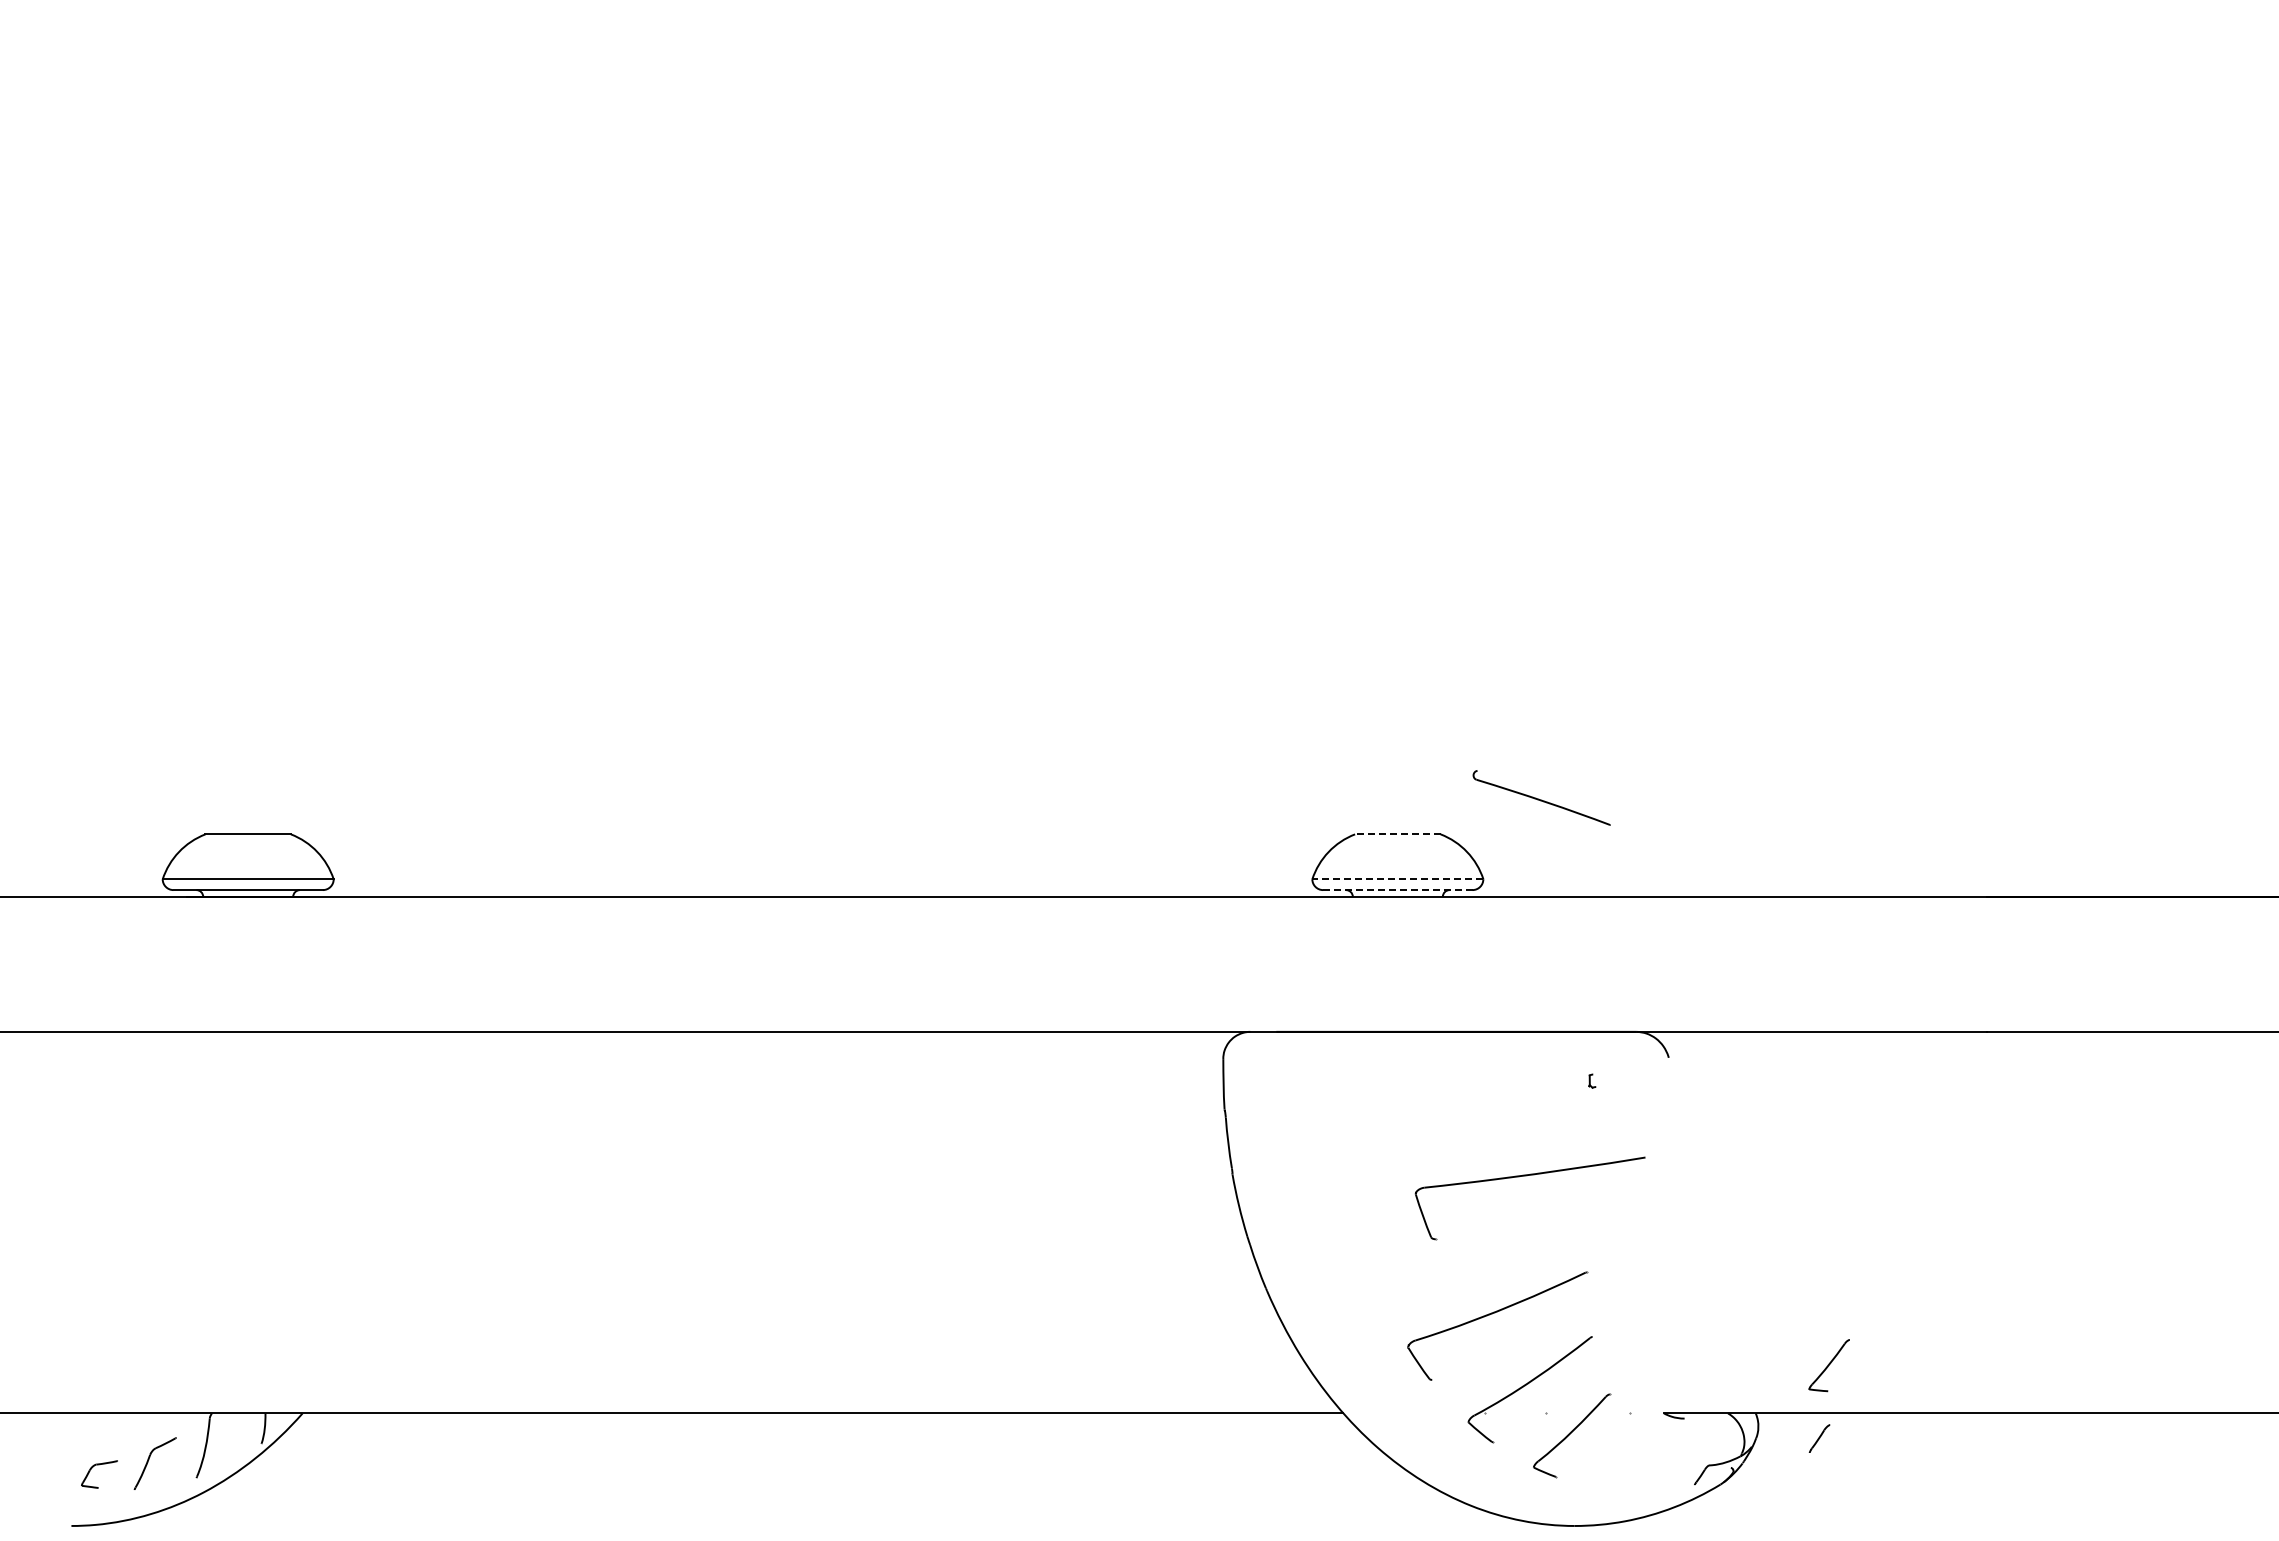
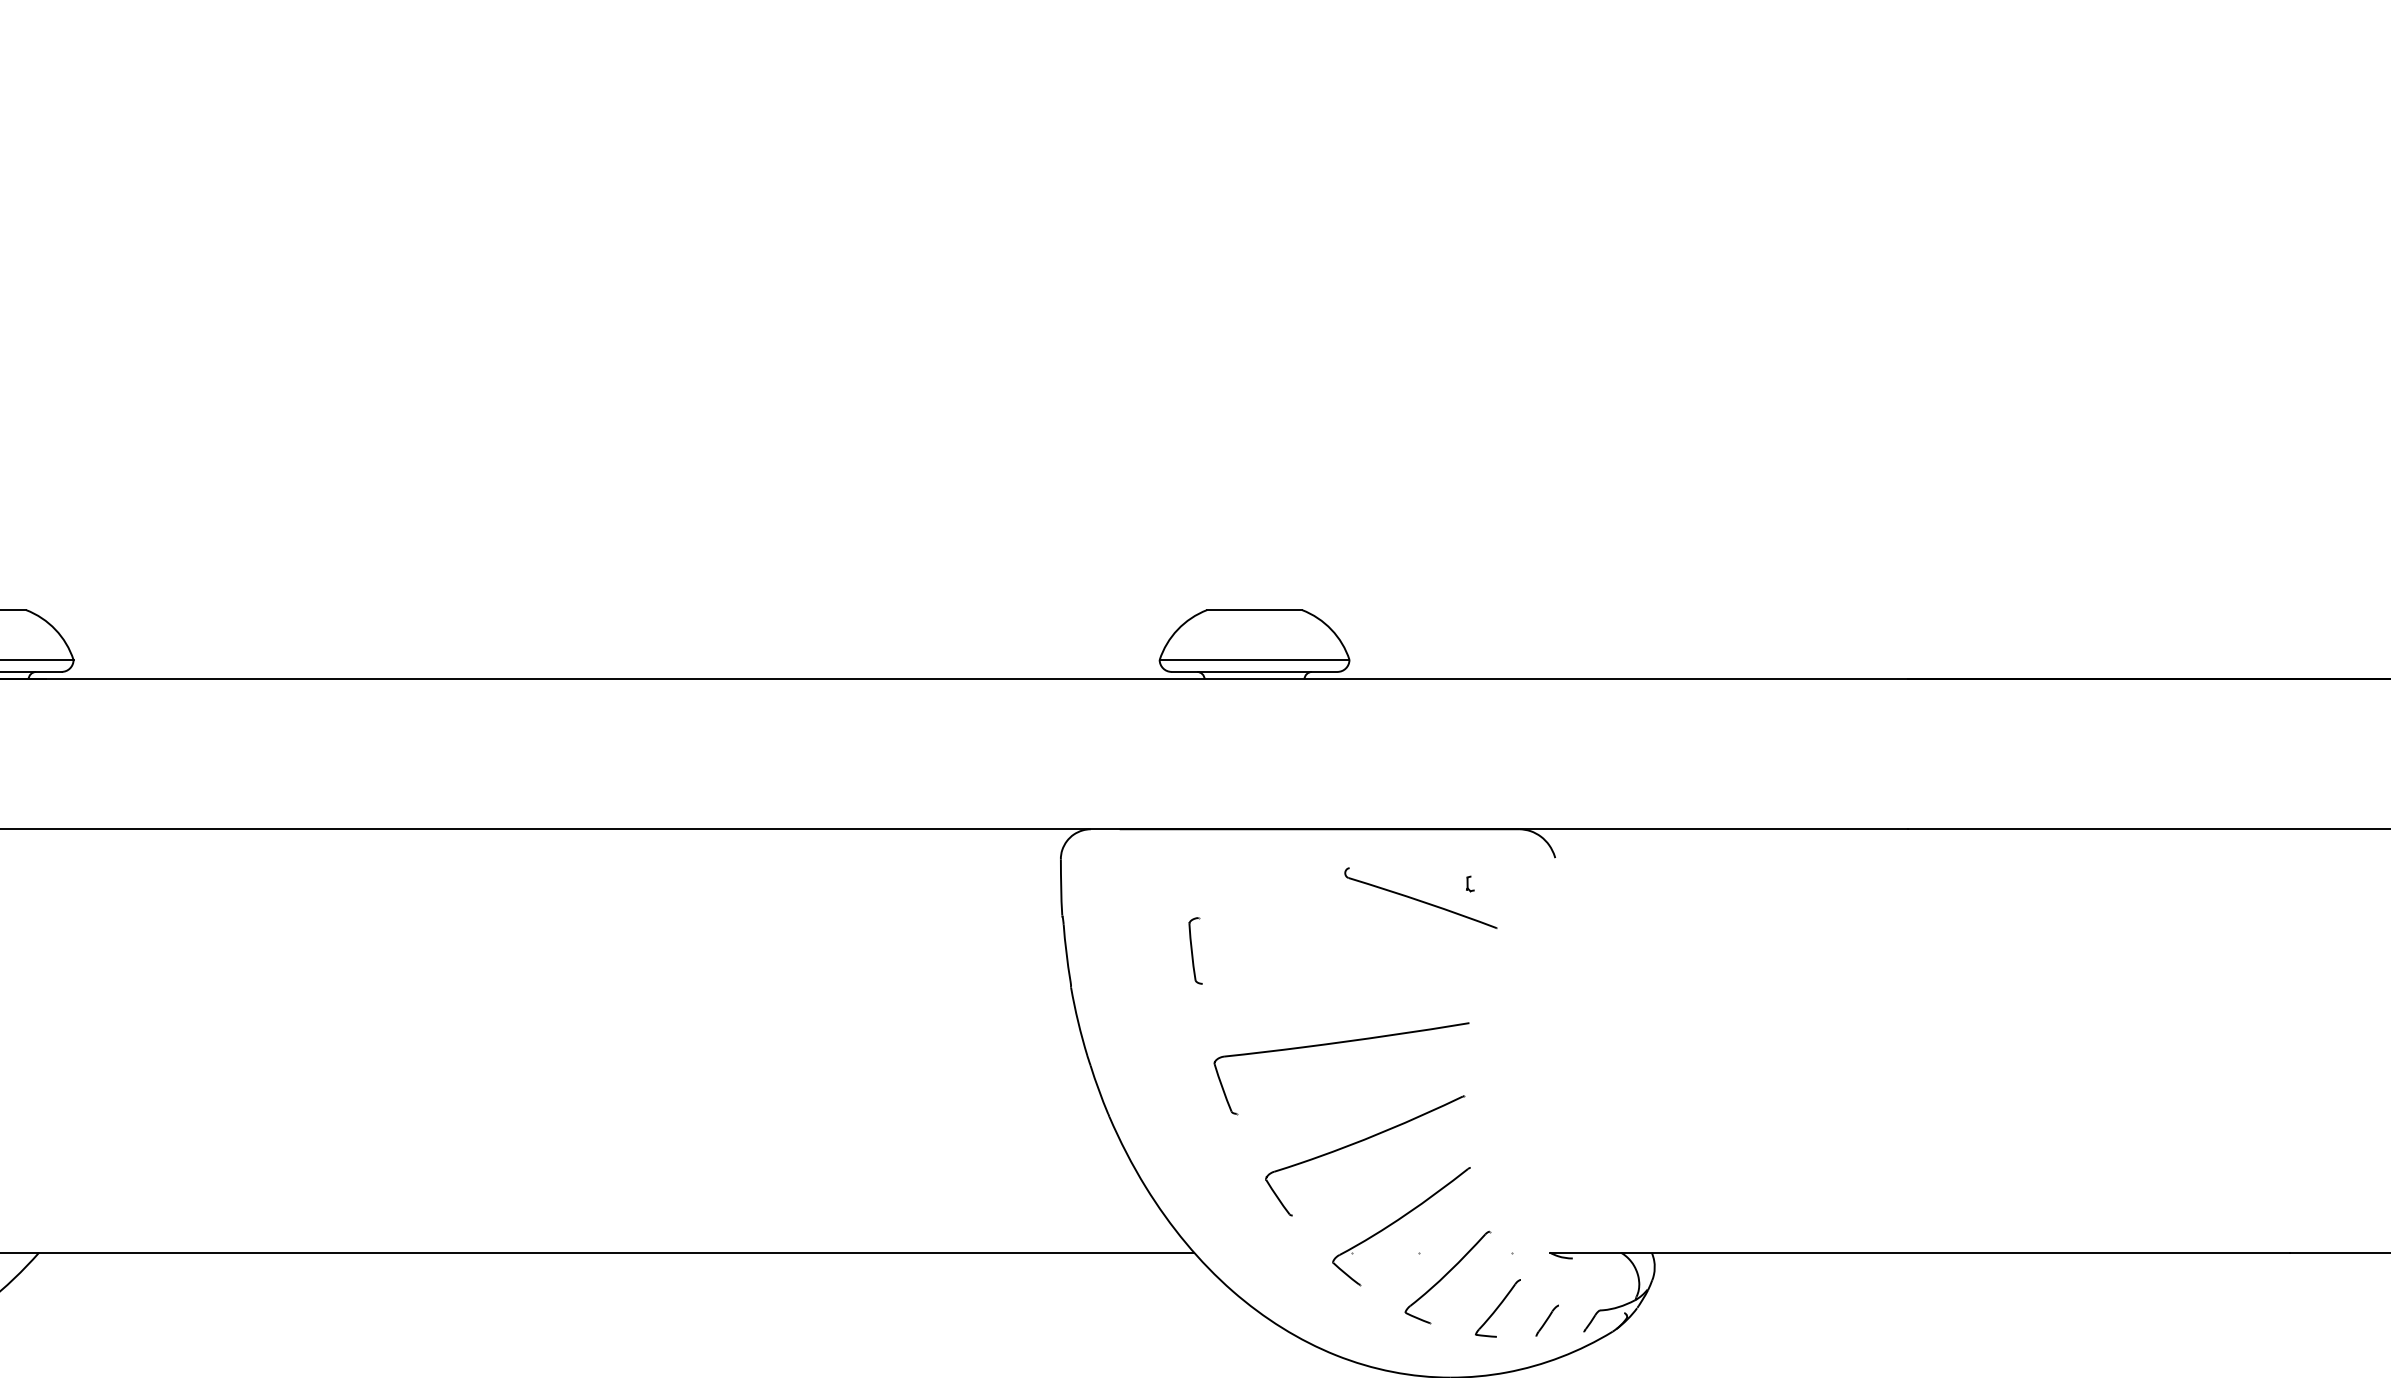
part: (1541, 797) -> (1420, 897), moved
line: (1397, 834) -> (1254, 610), dashed -> solid
line: (1397, 879) -> (1254, 660), dashed -> solid
line: (1397, 890) -> (1254, 672), dashed -> solid
part: (1344, 1141) -> (1195, 950), added
part: (1527, 1176) -> (1338, 1044), moved
part: (1828, 1365) -> (1497, 1308), moved
part: (1819, 1438) -> (1547, 1320), moved

